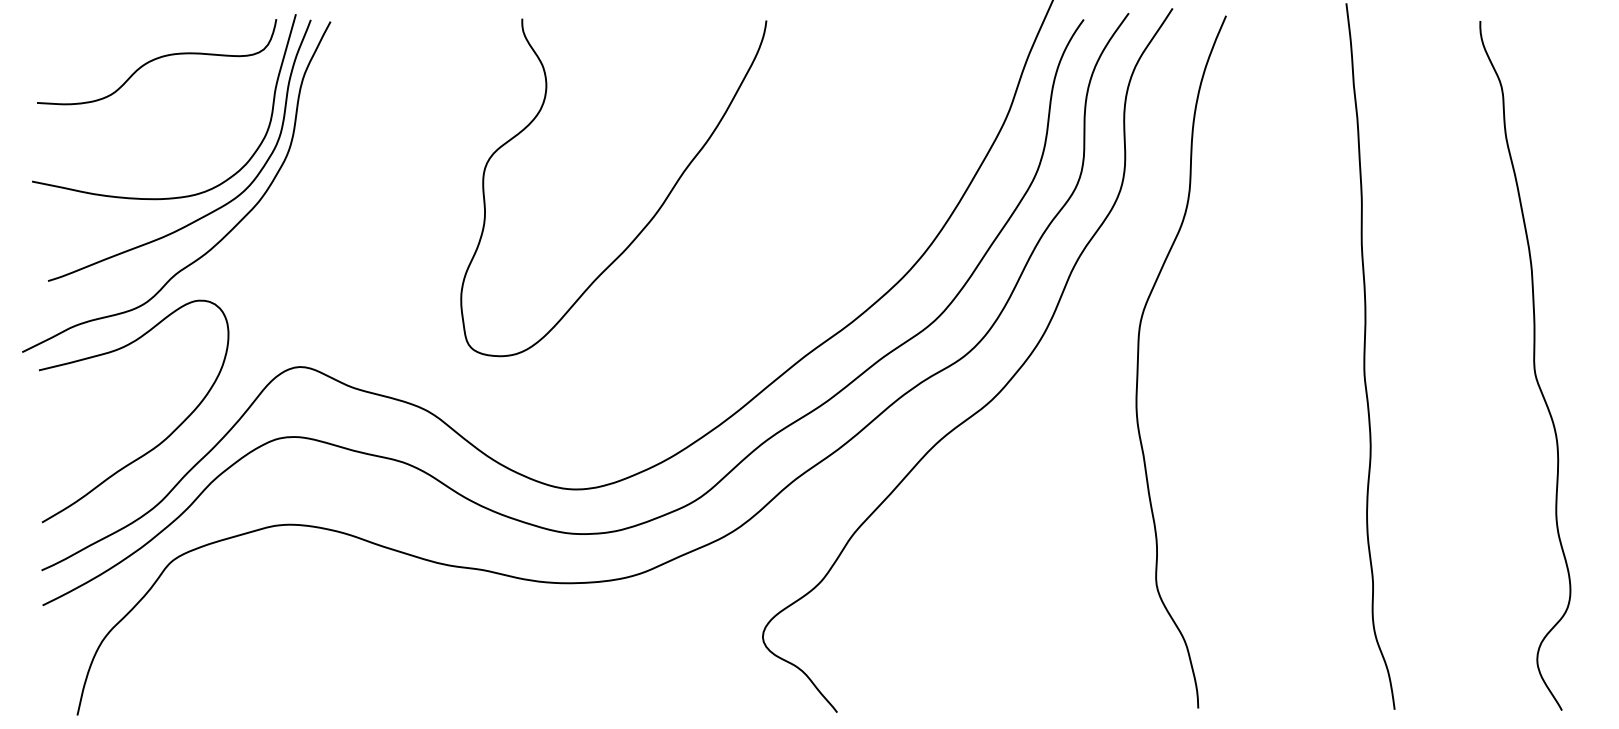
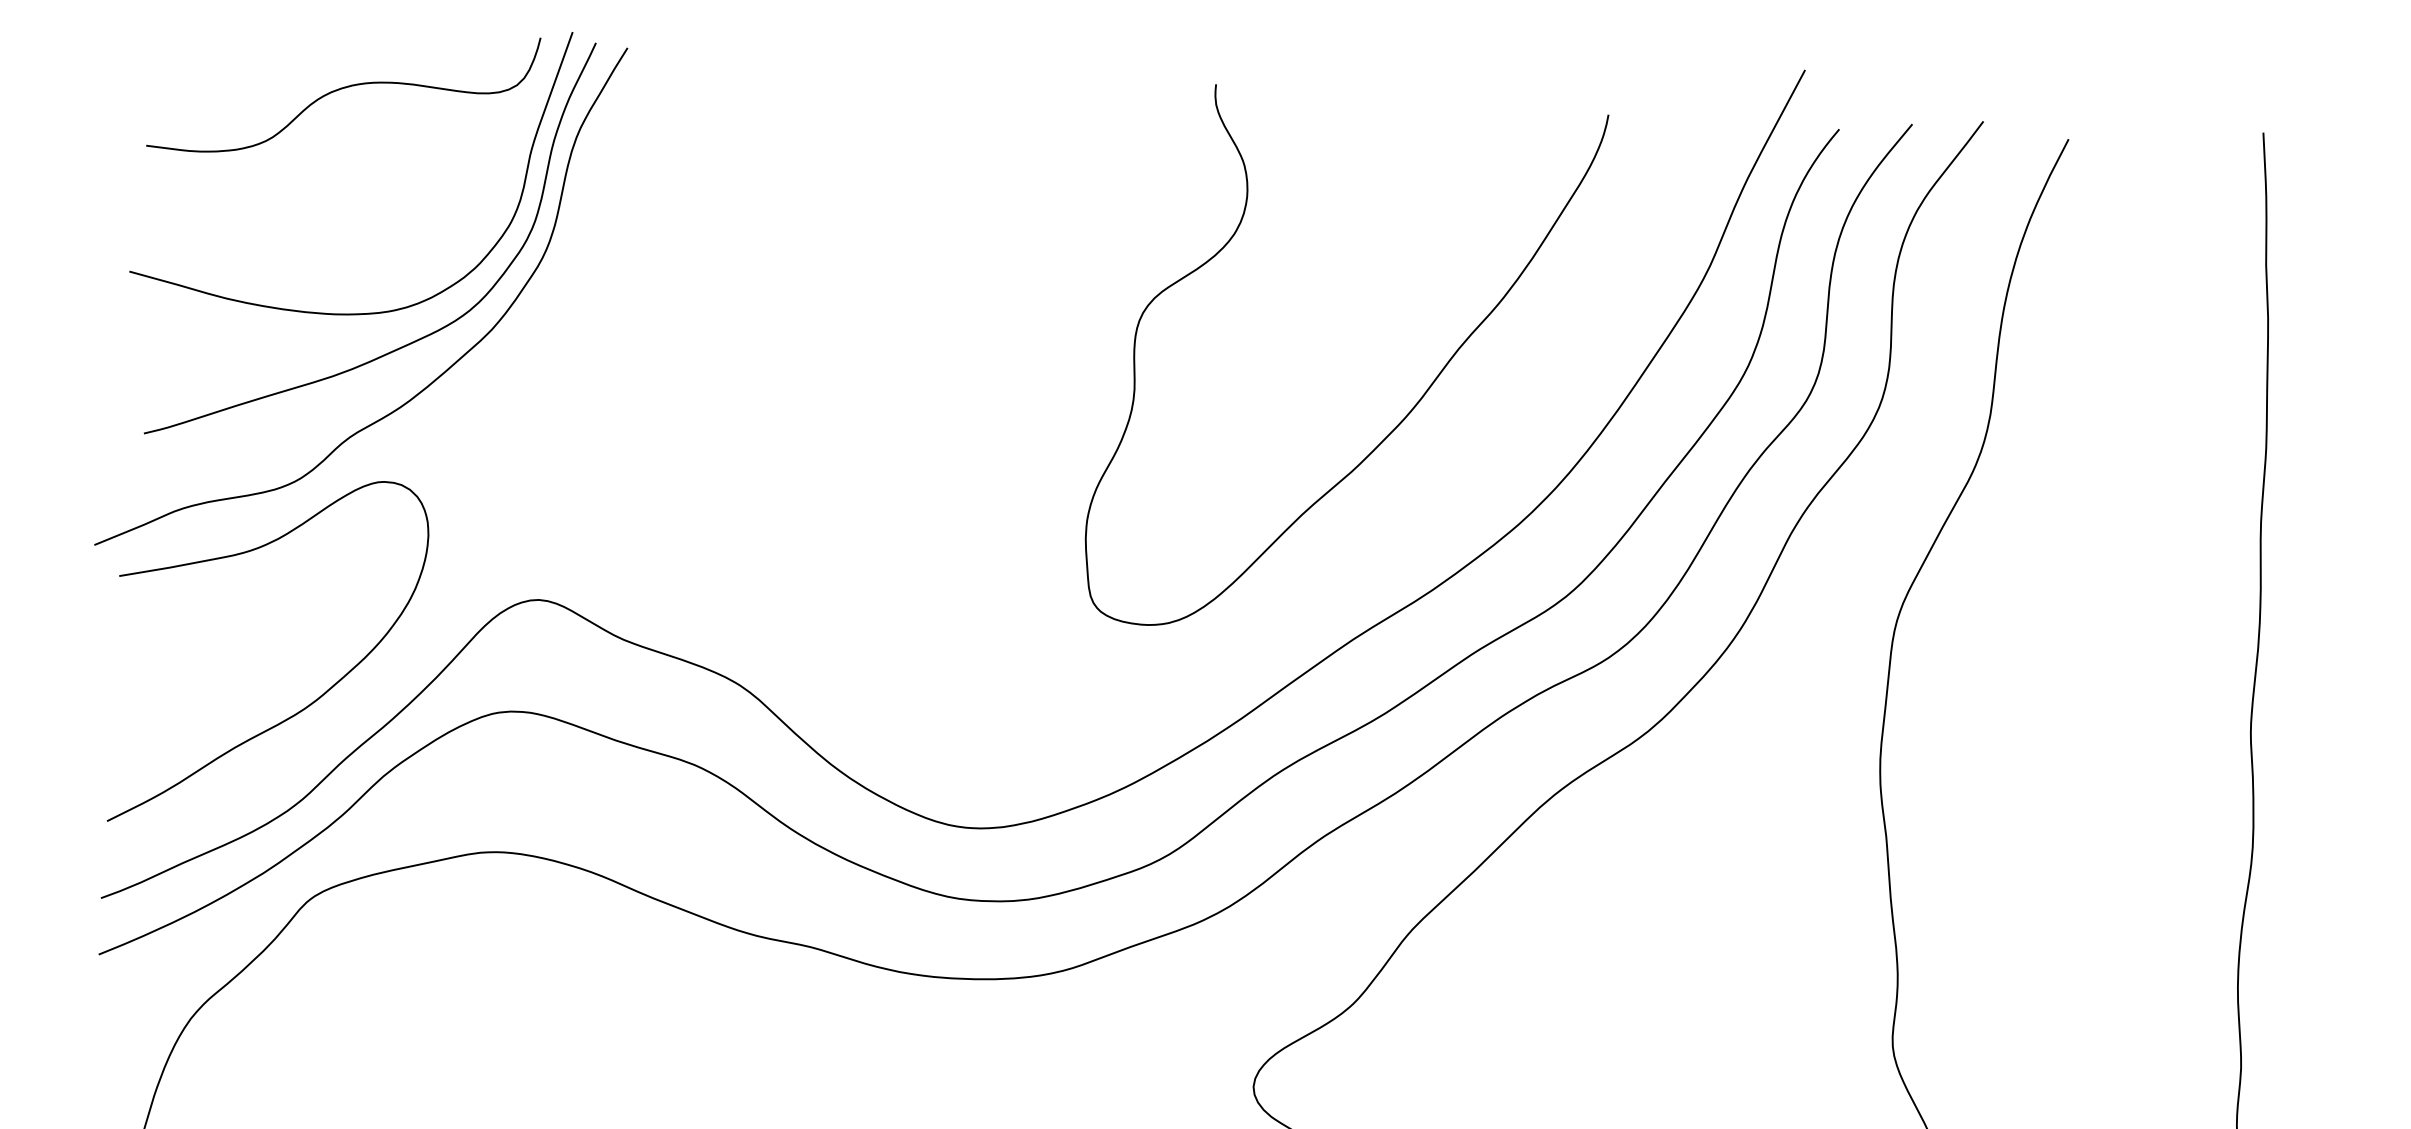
curve: (652, 216) -> (1403, 417), moved

